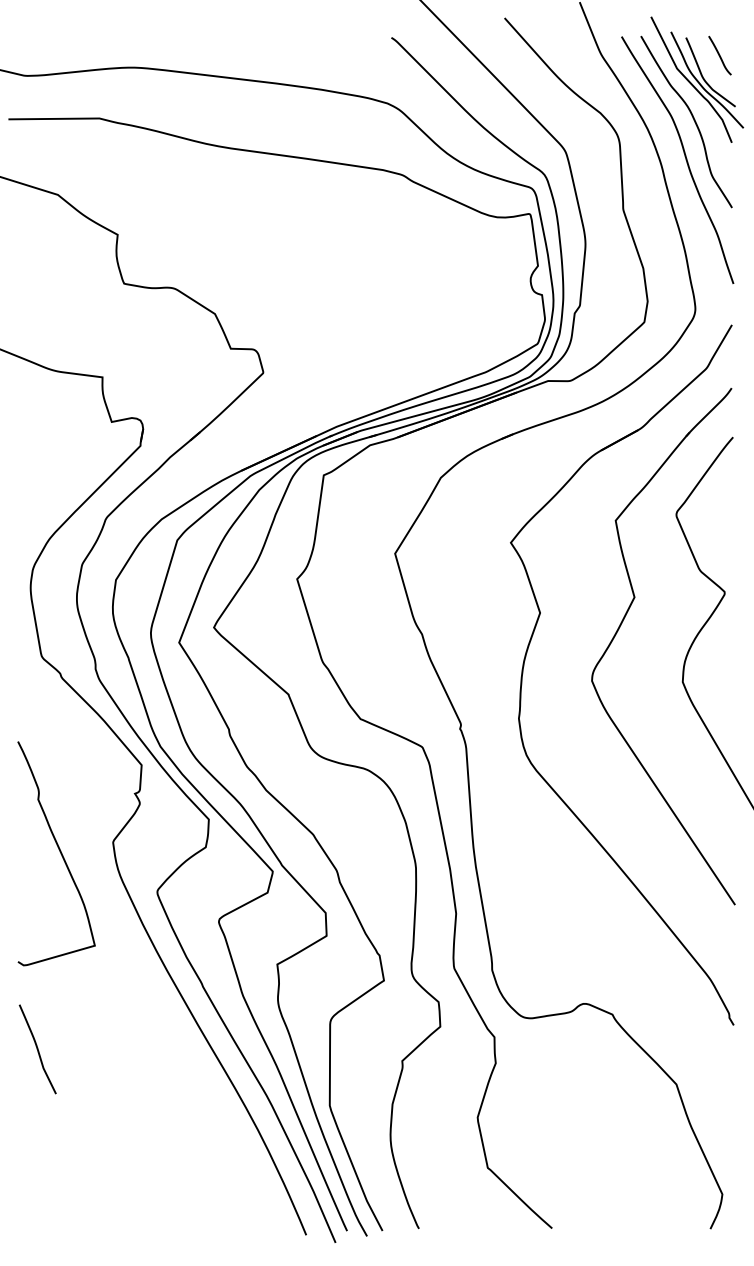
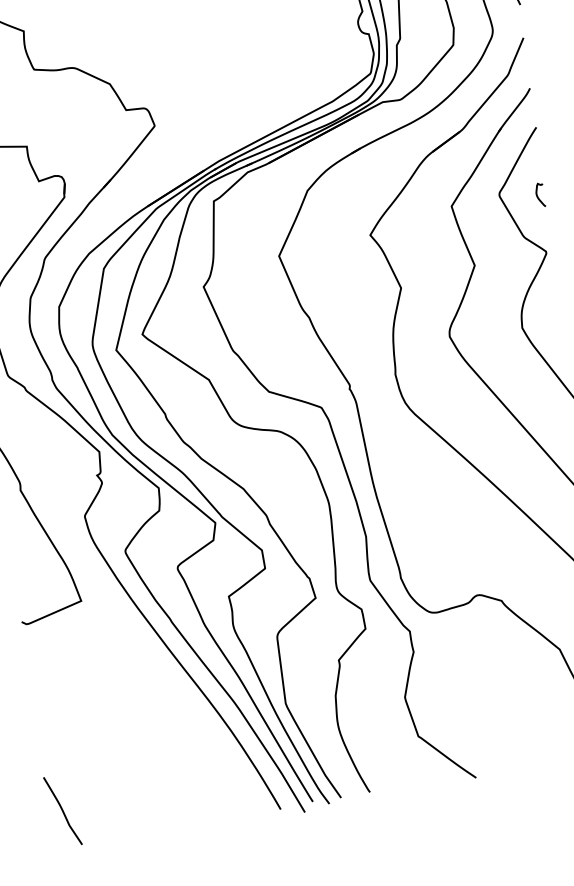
curve: (724, 523) -> (538, 197), added
curve: (37, 1049) -> (62, 811), moved

